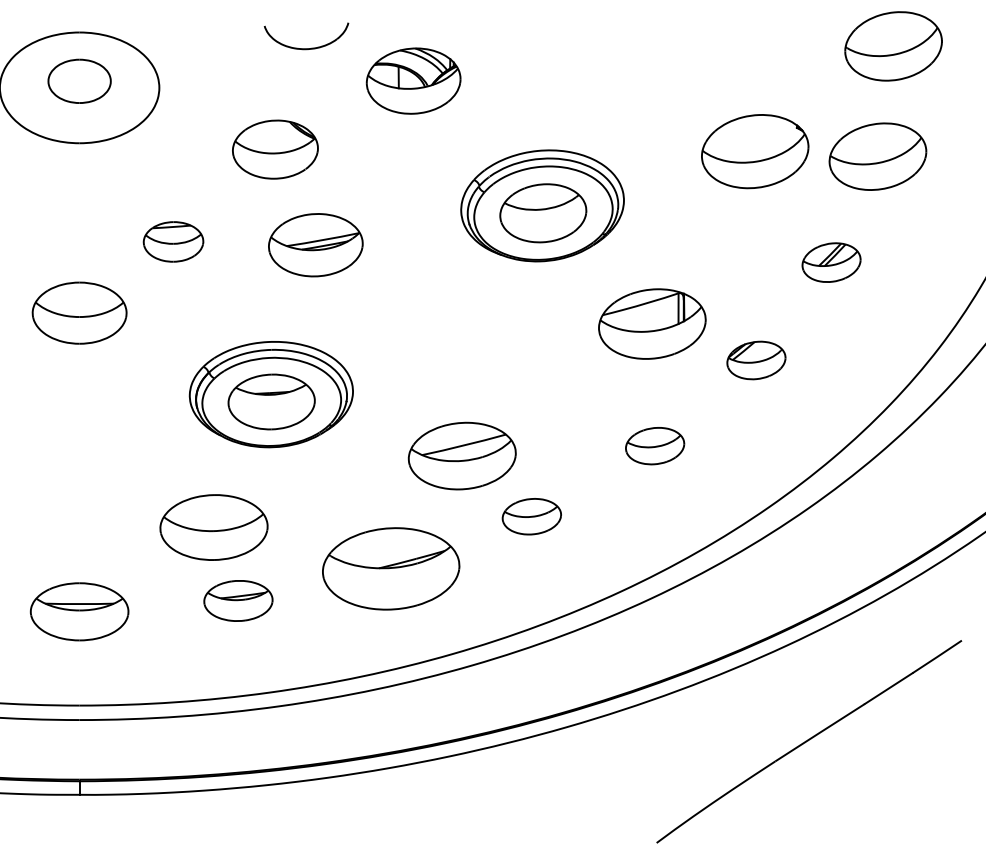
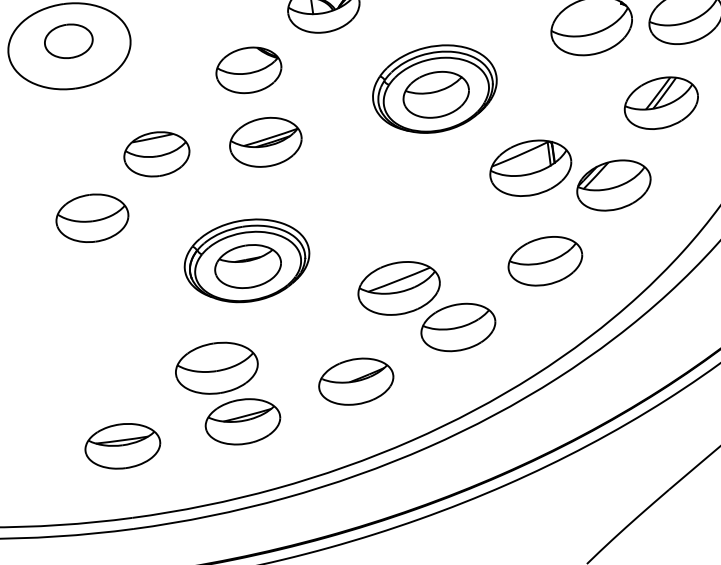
part: (275, 149) -> (248, 70), moved
part: (173, 241) -> (156, 154), size x1.43
part: (831, 262) -> (661, 103), size x1.67
part: (756, 360) -> (613, 185), size x1.67
part: (654, 445) -> (544, 260), size x1.67
part: (531, 516) -> (458, 327), size x1.67
part: (390, 568) -> (355, 381), size x0.71
part: (238, 600) -> (242, 421), size x1.43

